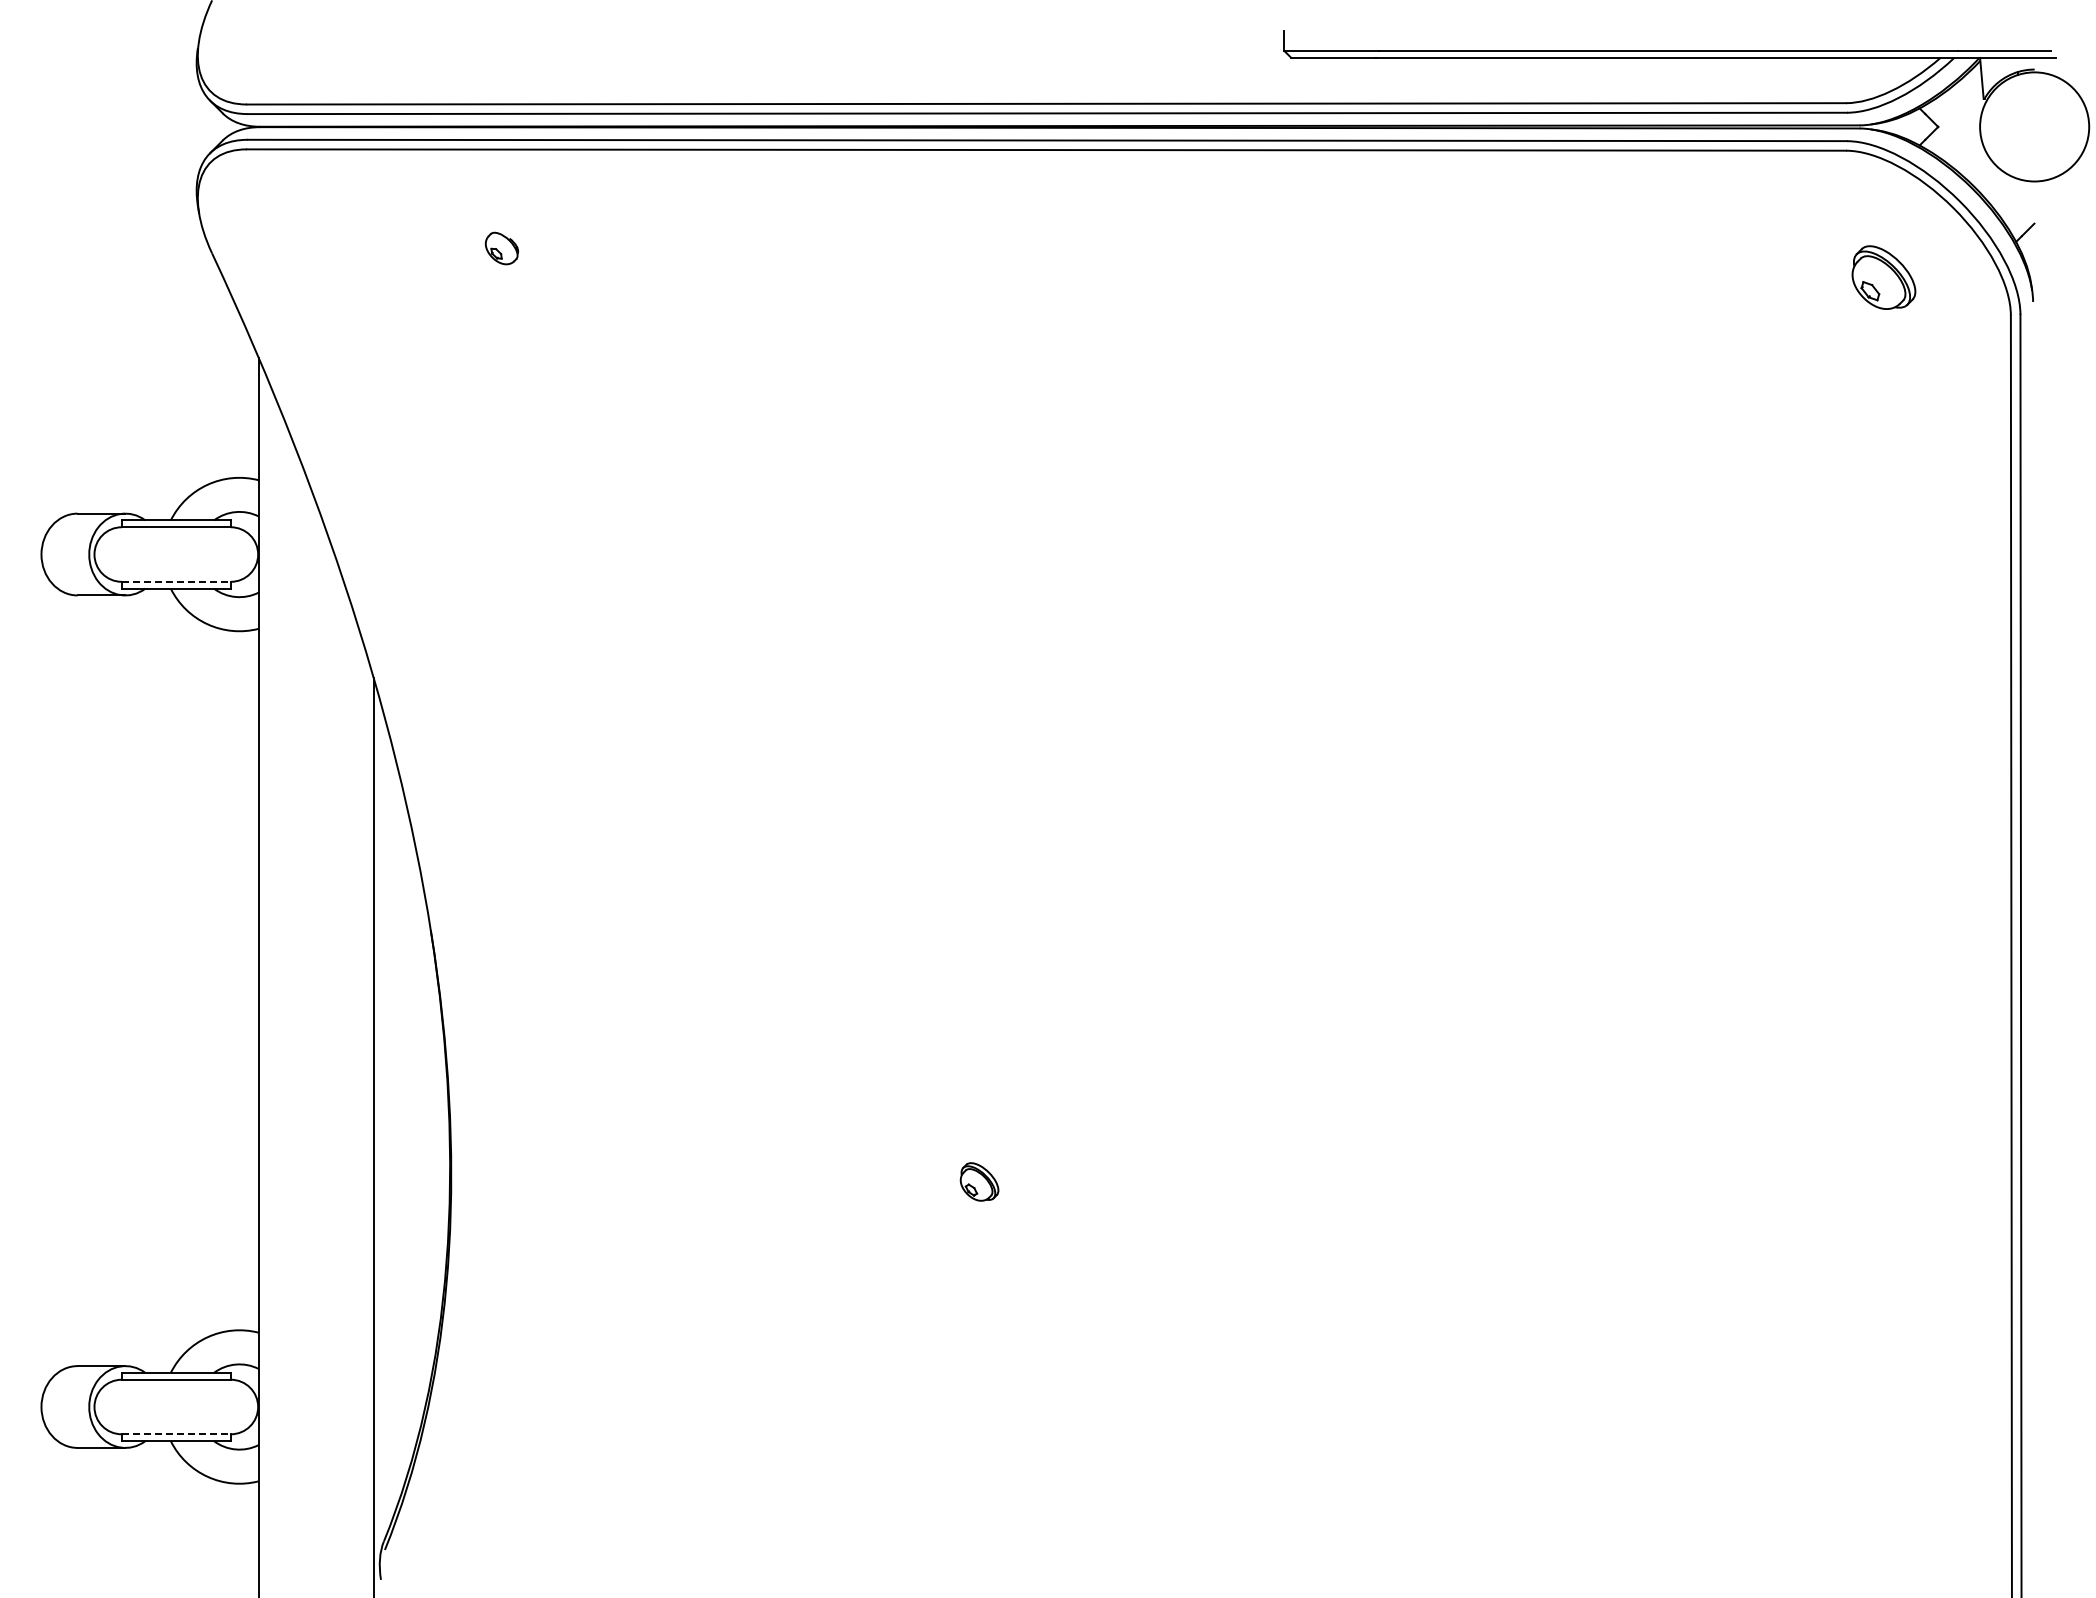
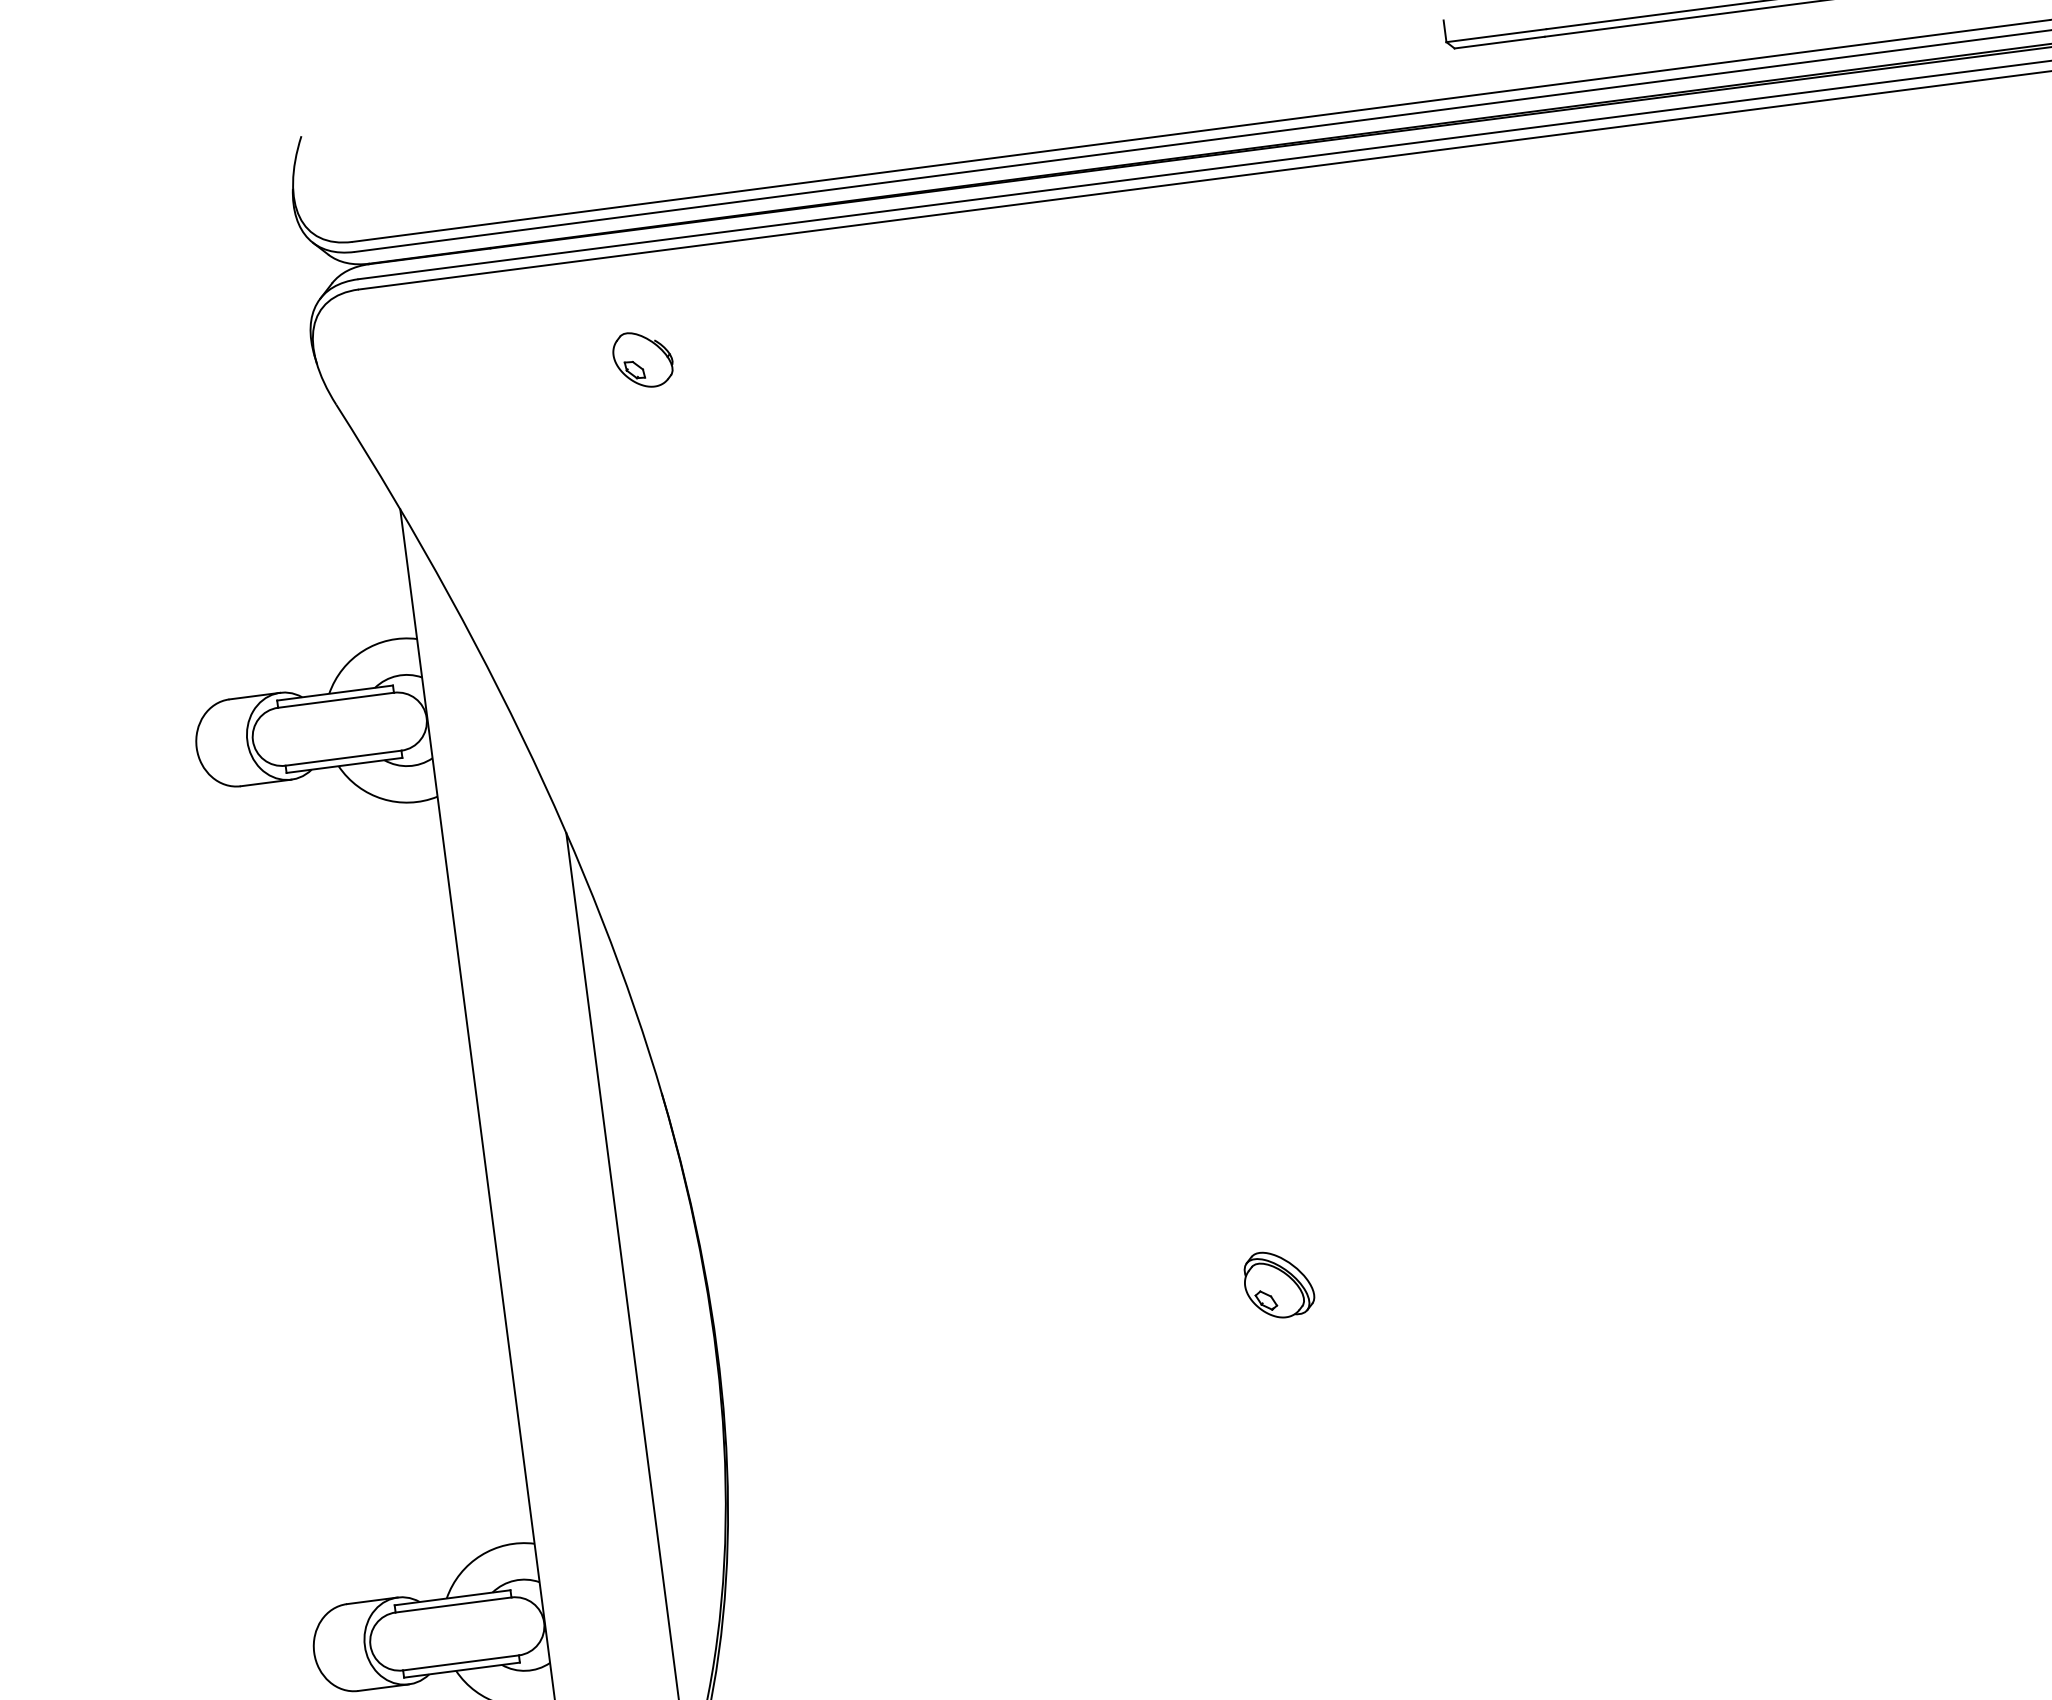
part: (501, 248) -> (642, 359), size x1.67
line: (176, 581) -> (343, 757), dashed -> solid
part: (979, 1181) -> (1278, 1283), size x1.67
line: (176, 1434) -> (461, 1663), dashed -> solid

